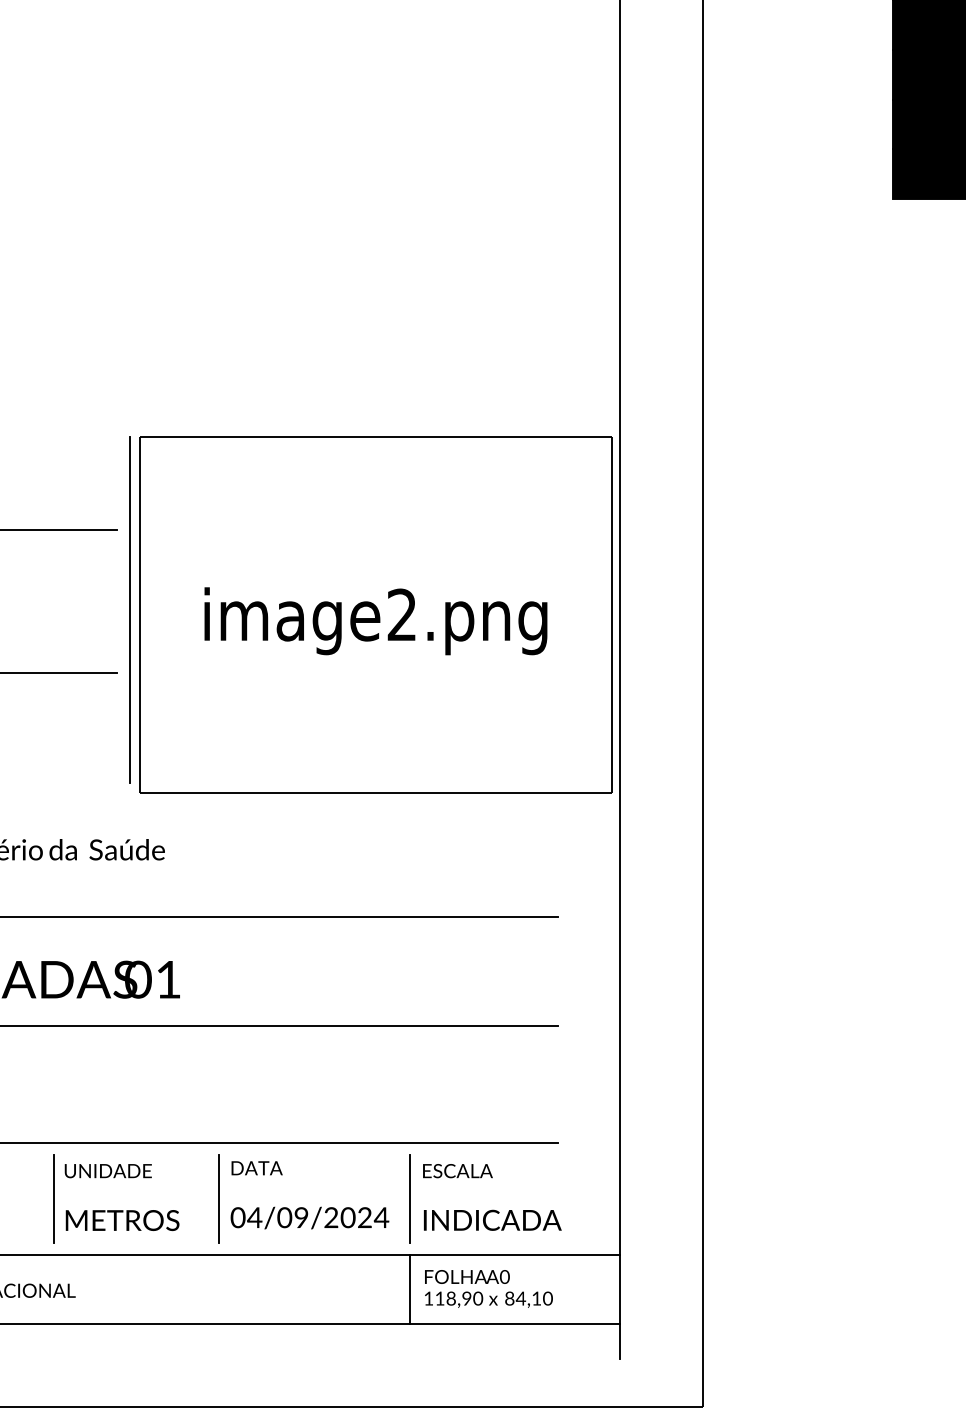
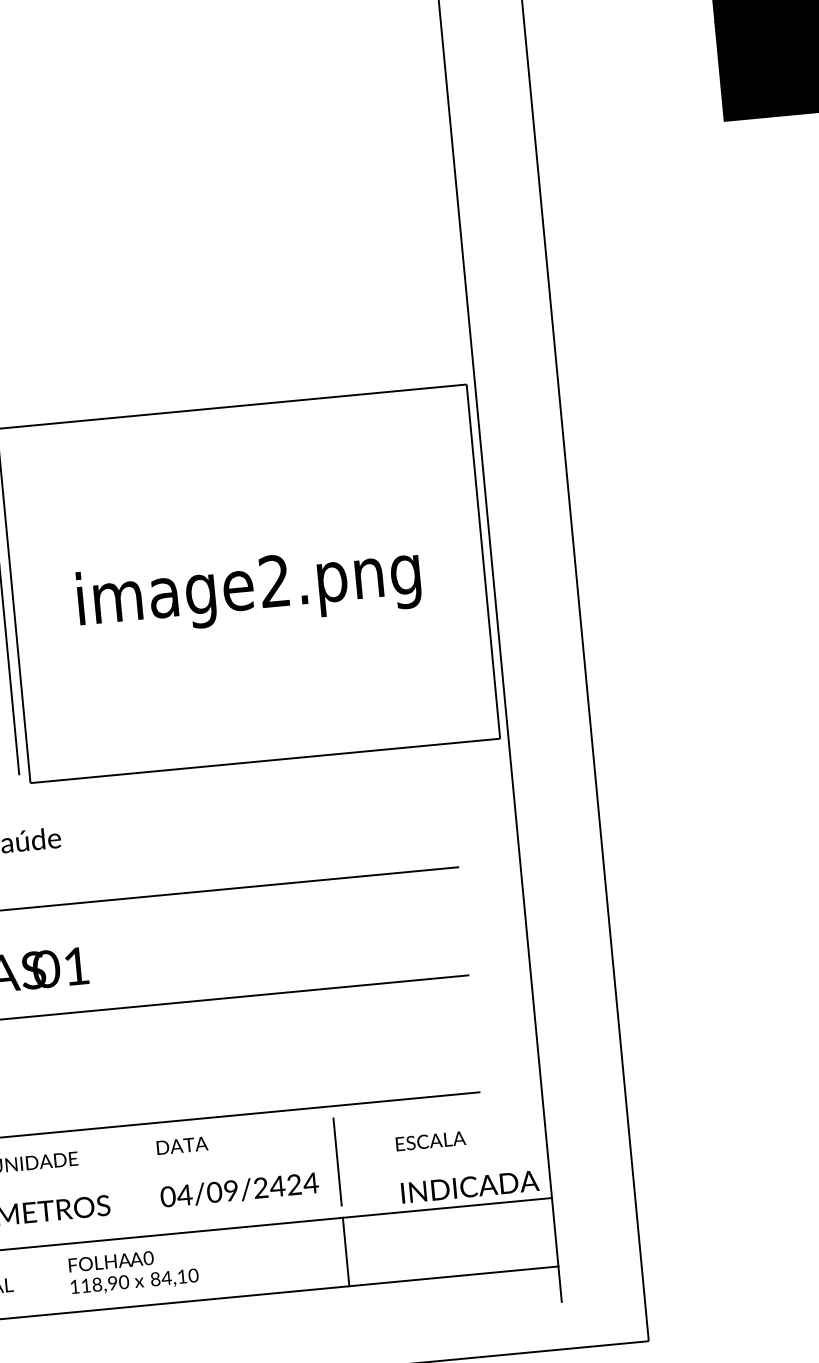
text: (492, 1197) -> (467, 1164), moved
line: (219, 1198) -> (147, 1179), removed
text: (347, 1217) -> (277, 1186), 04/09/2024 -> 04/09/2424
text: (488, 1288) -> (133, 1271), moved

